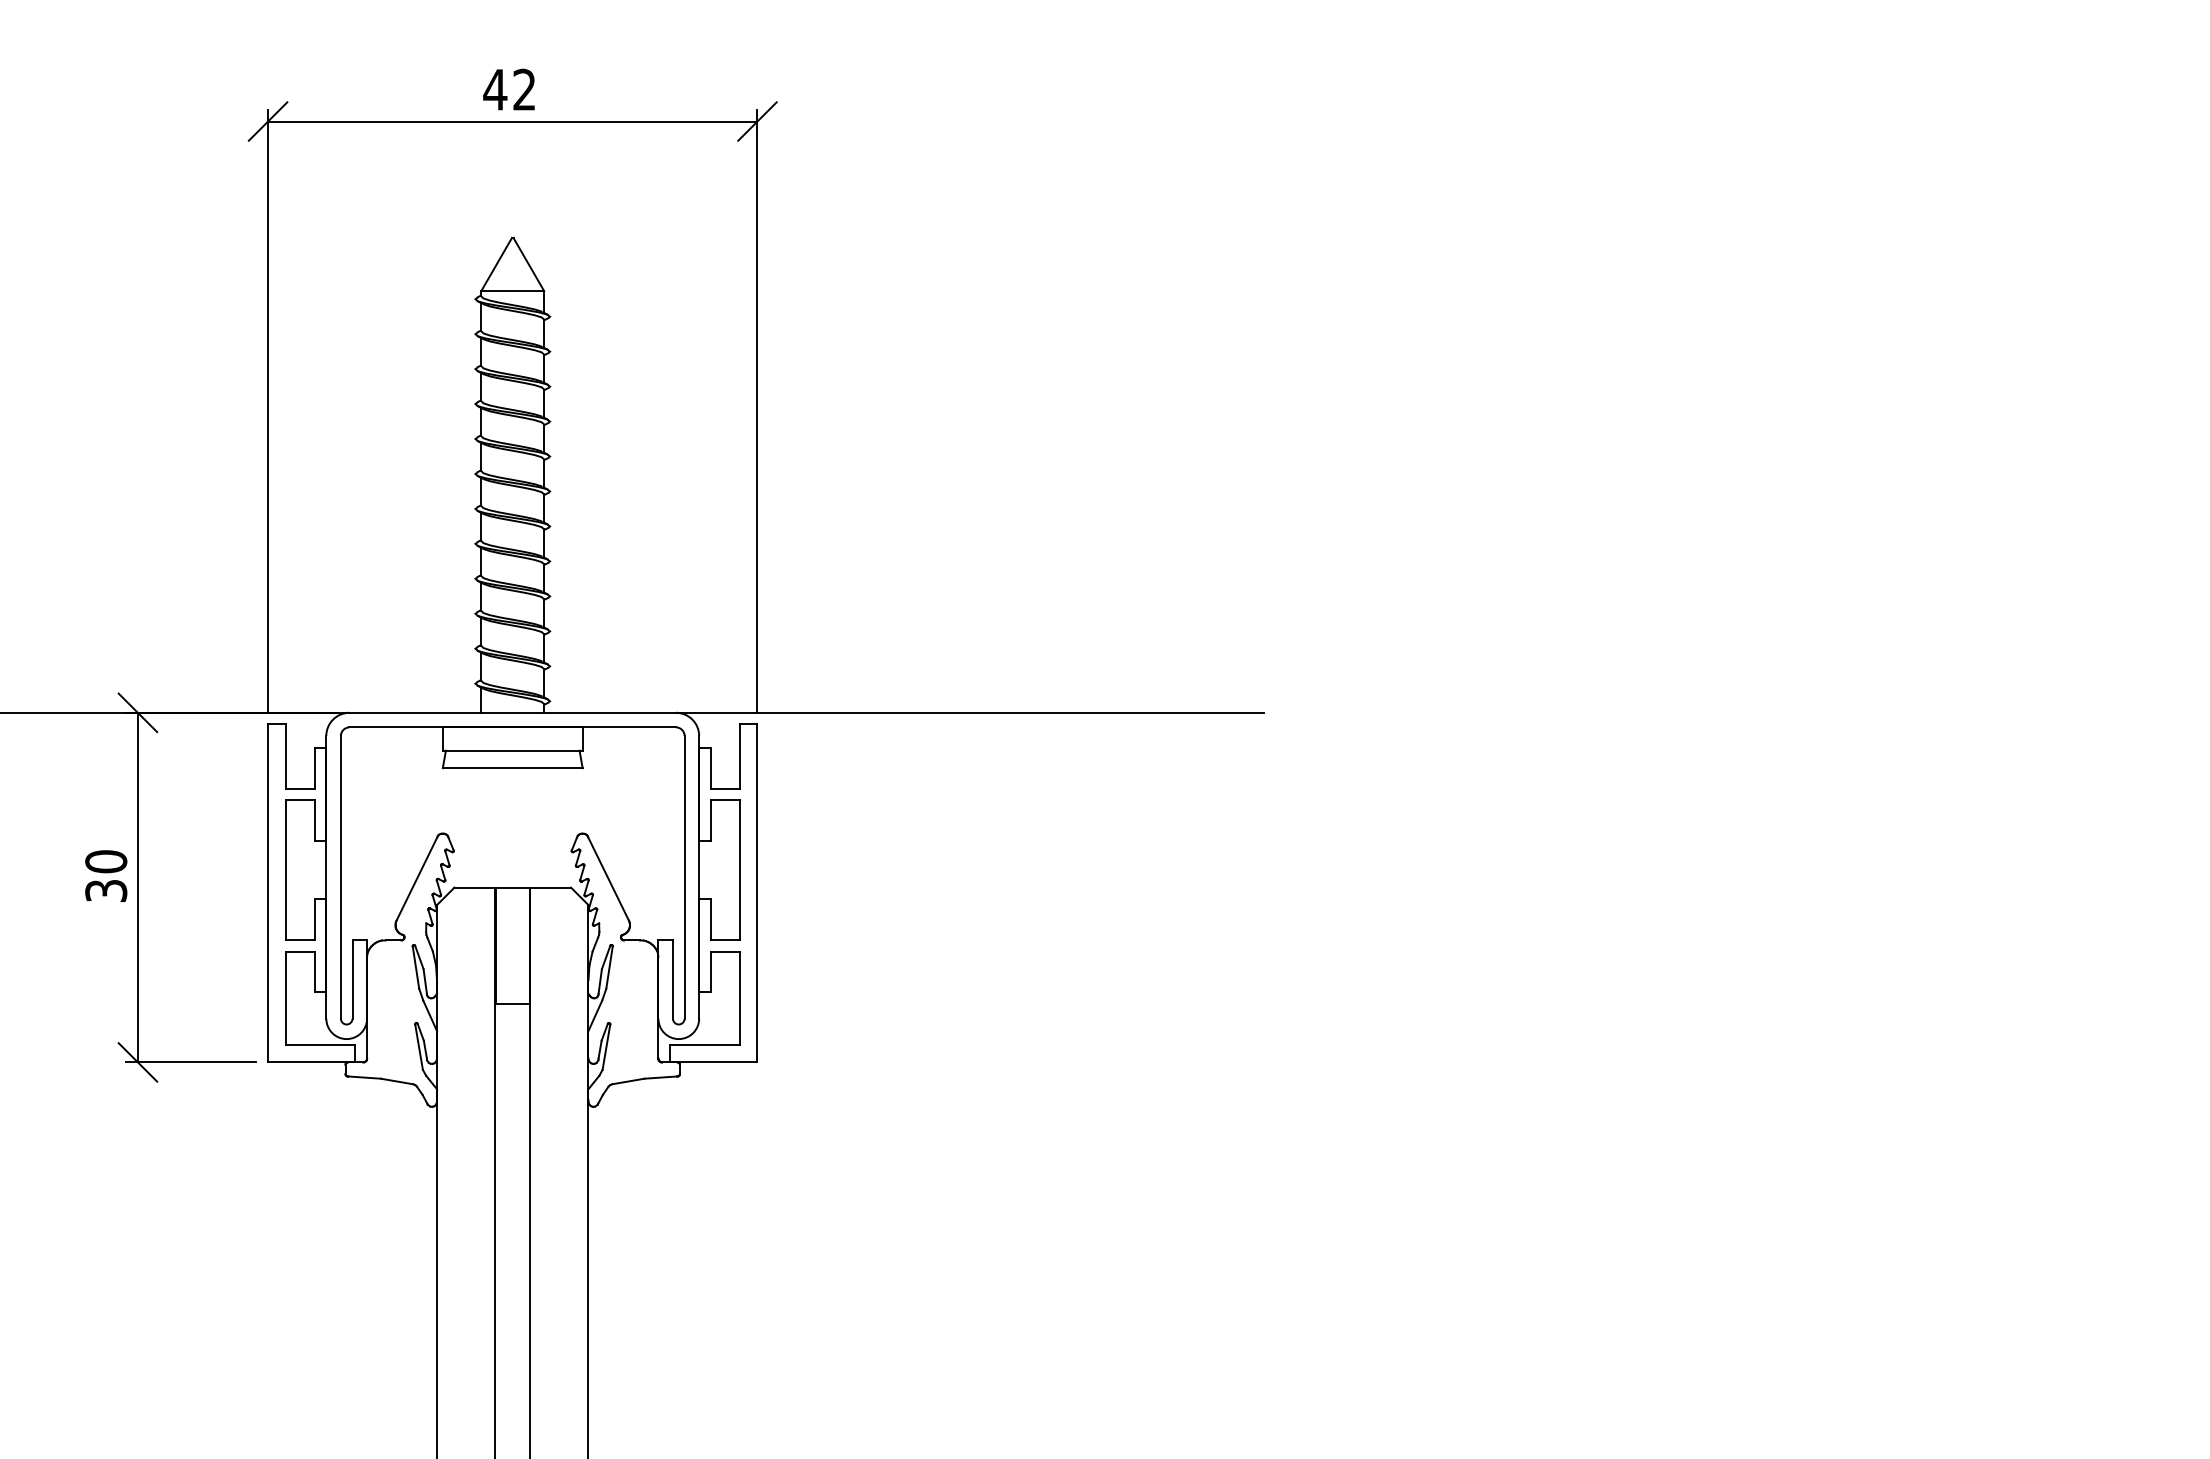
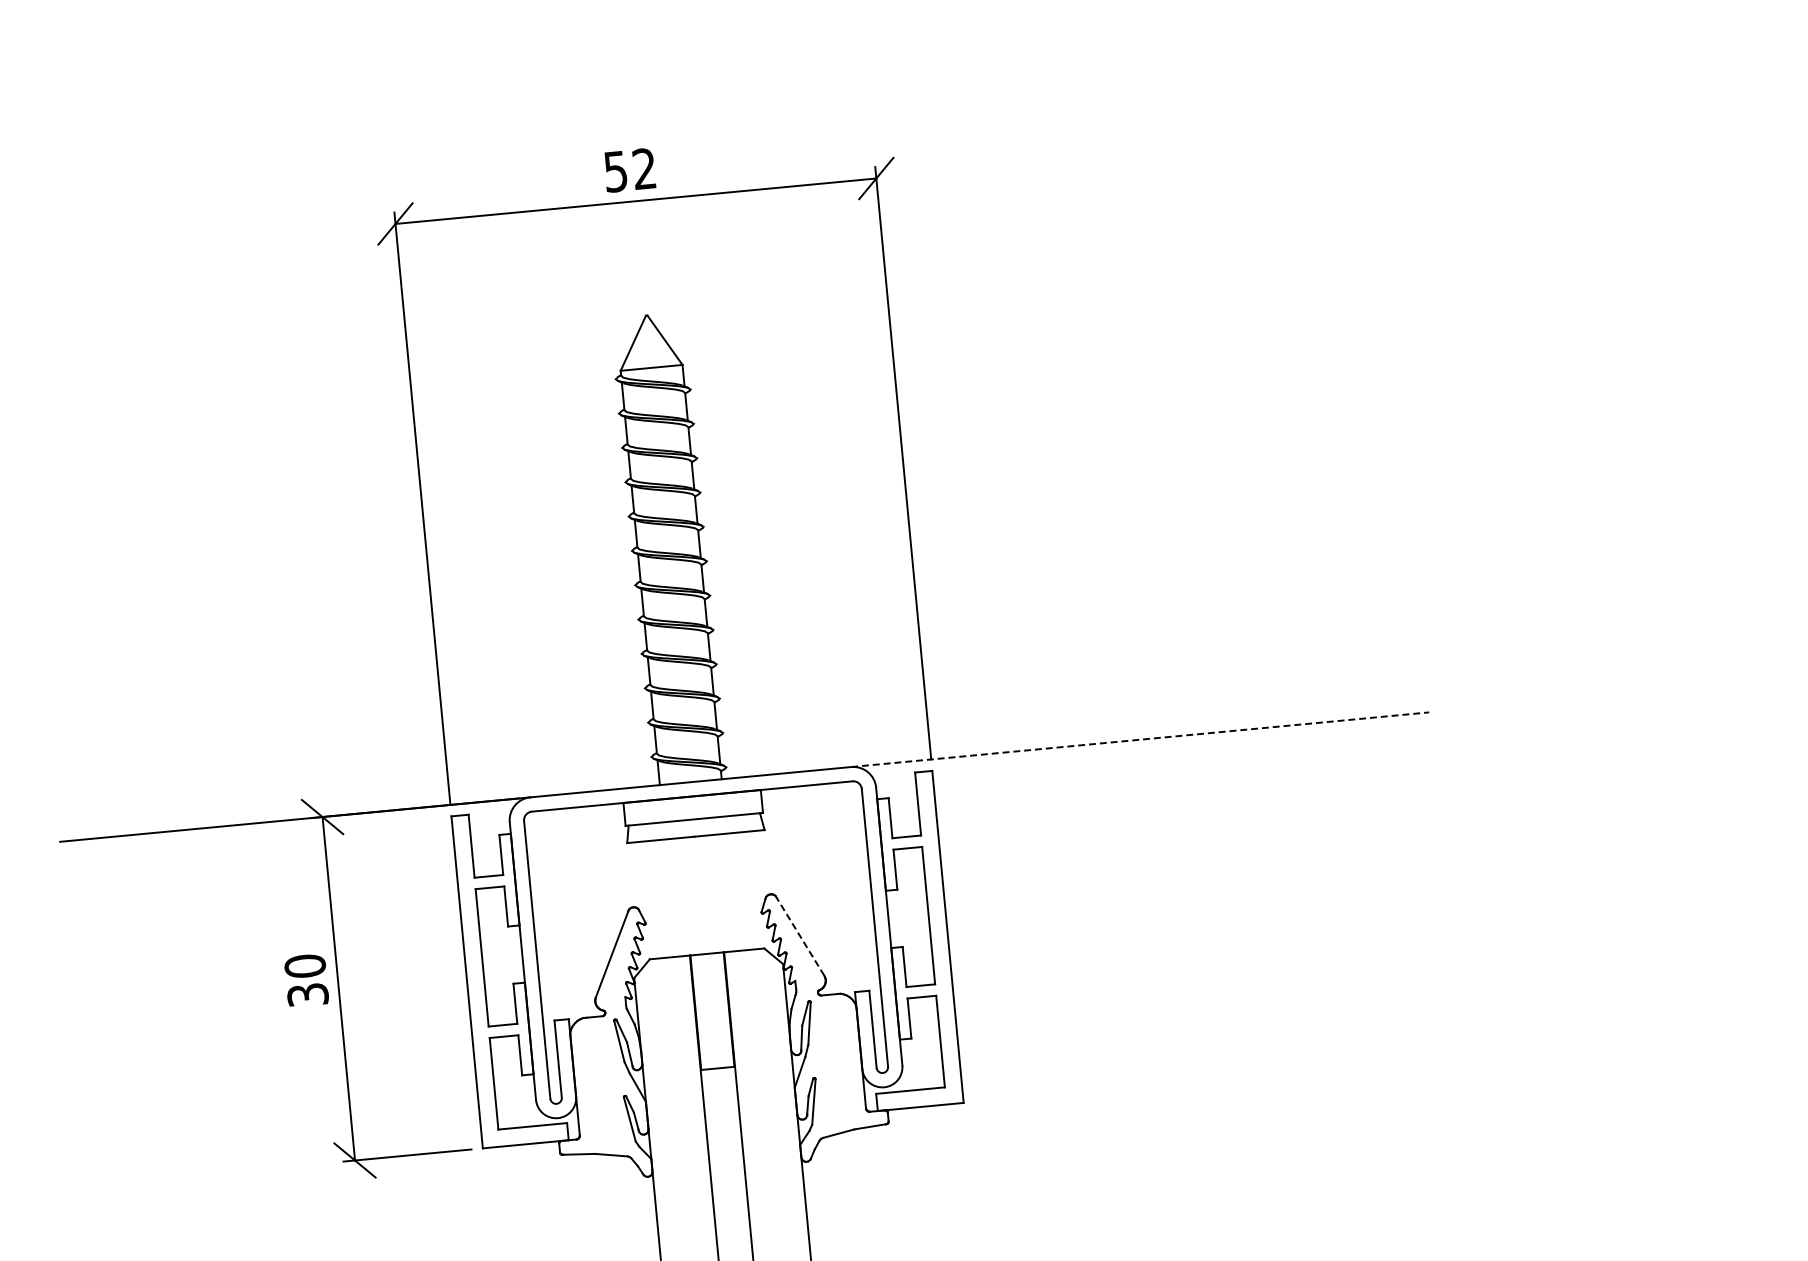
text: (495, 89) -> (615, 171), 42 -> 52
line: (970, 712) -> (1140, 739), solid -> dashed
line: (608, 878) -> (800, 936), solid -> dashed

